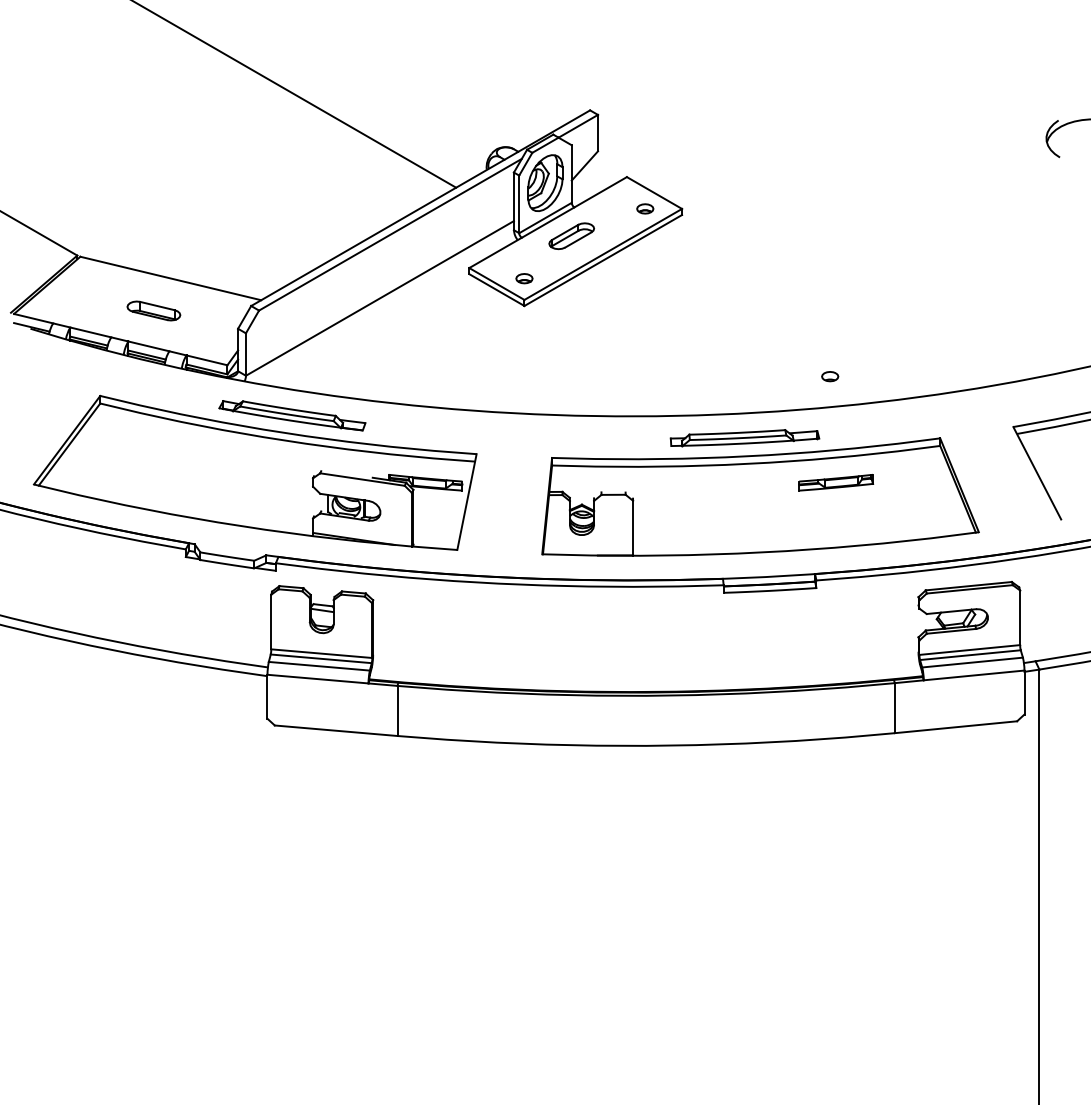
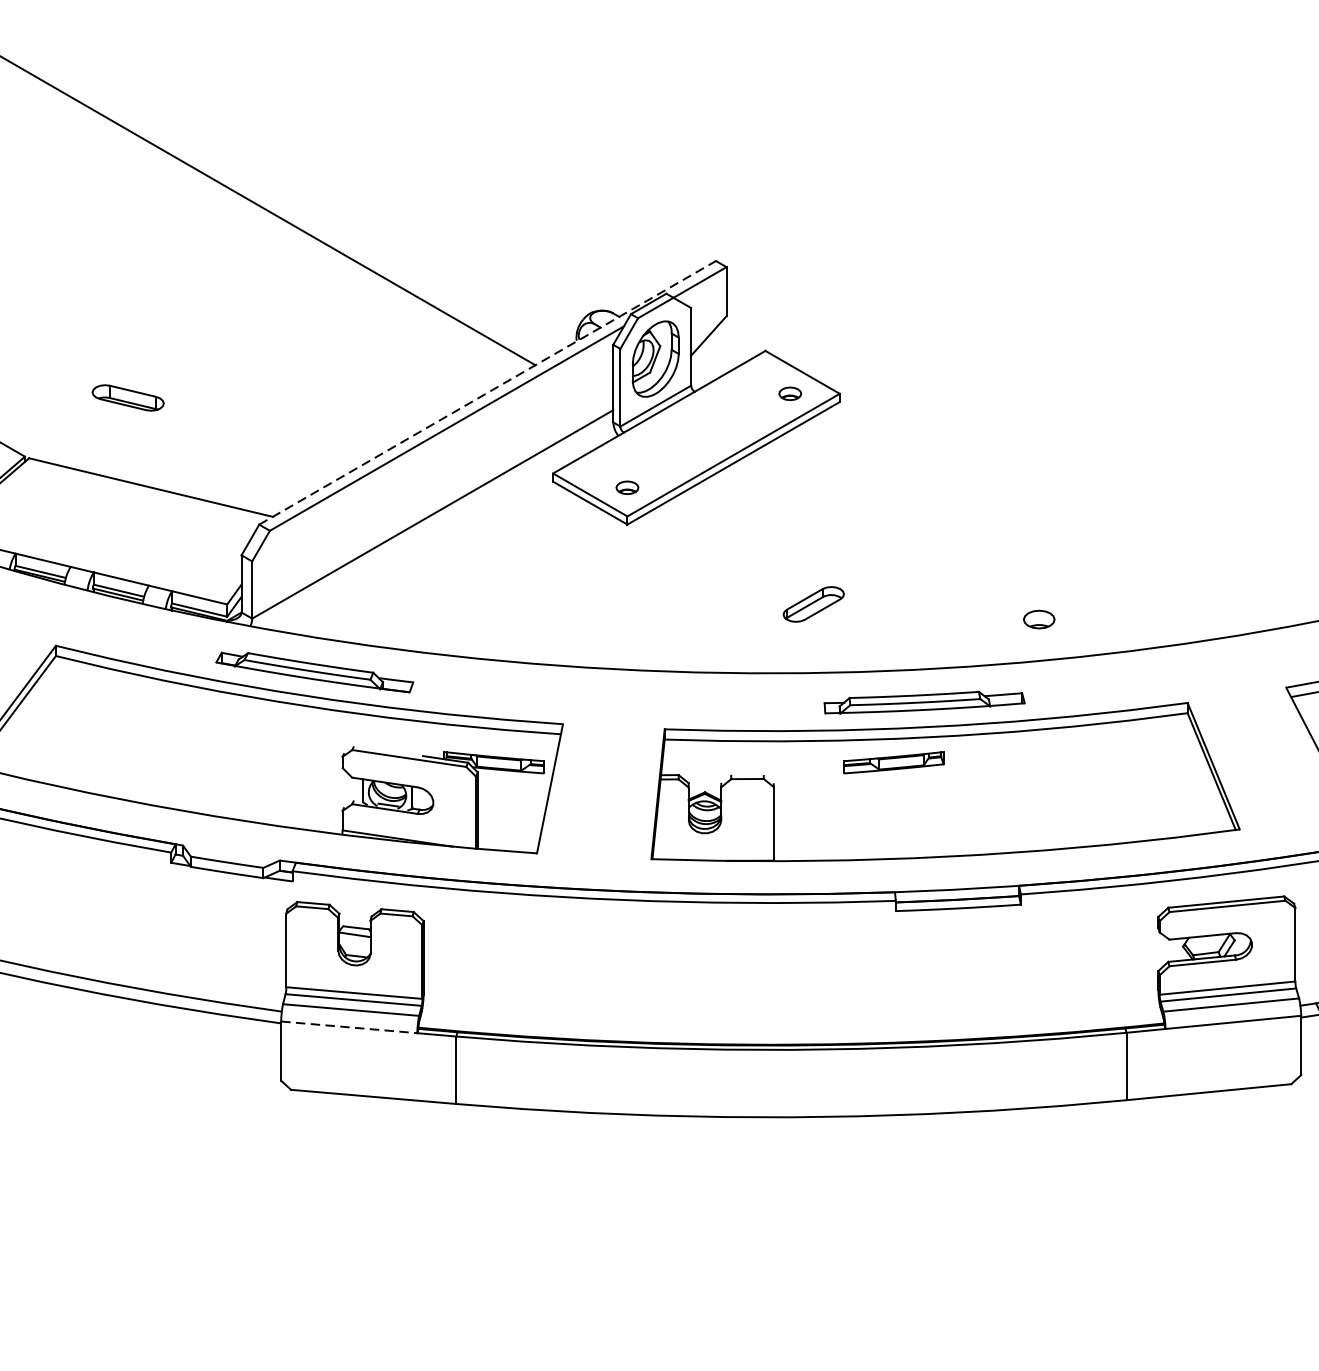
line: (420, 208) -> (487, 393), solid -> dashed
part: (571, 236) -> (813, 604), moved
part: (153, 310) -> (127, 397), moved
part: (830, 376) -> (1039, 619), size x1.4
part: (836, 482) -> (894, 762), moved
line: (318, 679) -> (349, 1027), solid -> dashed

